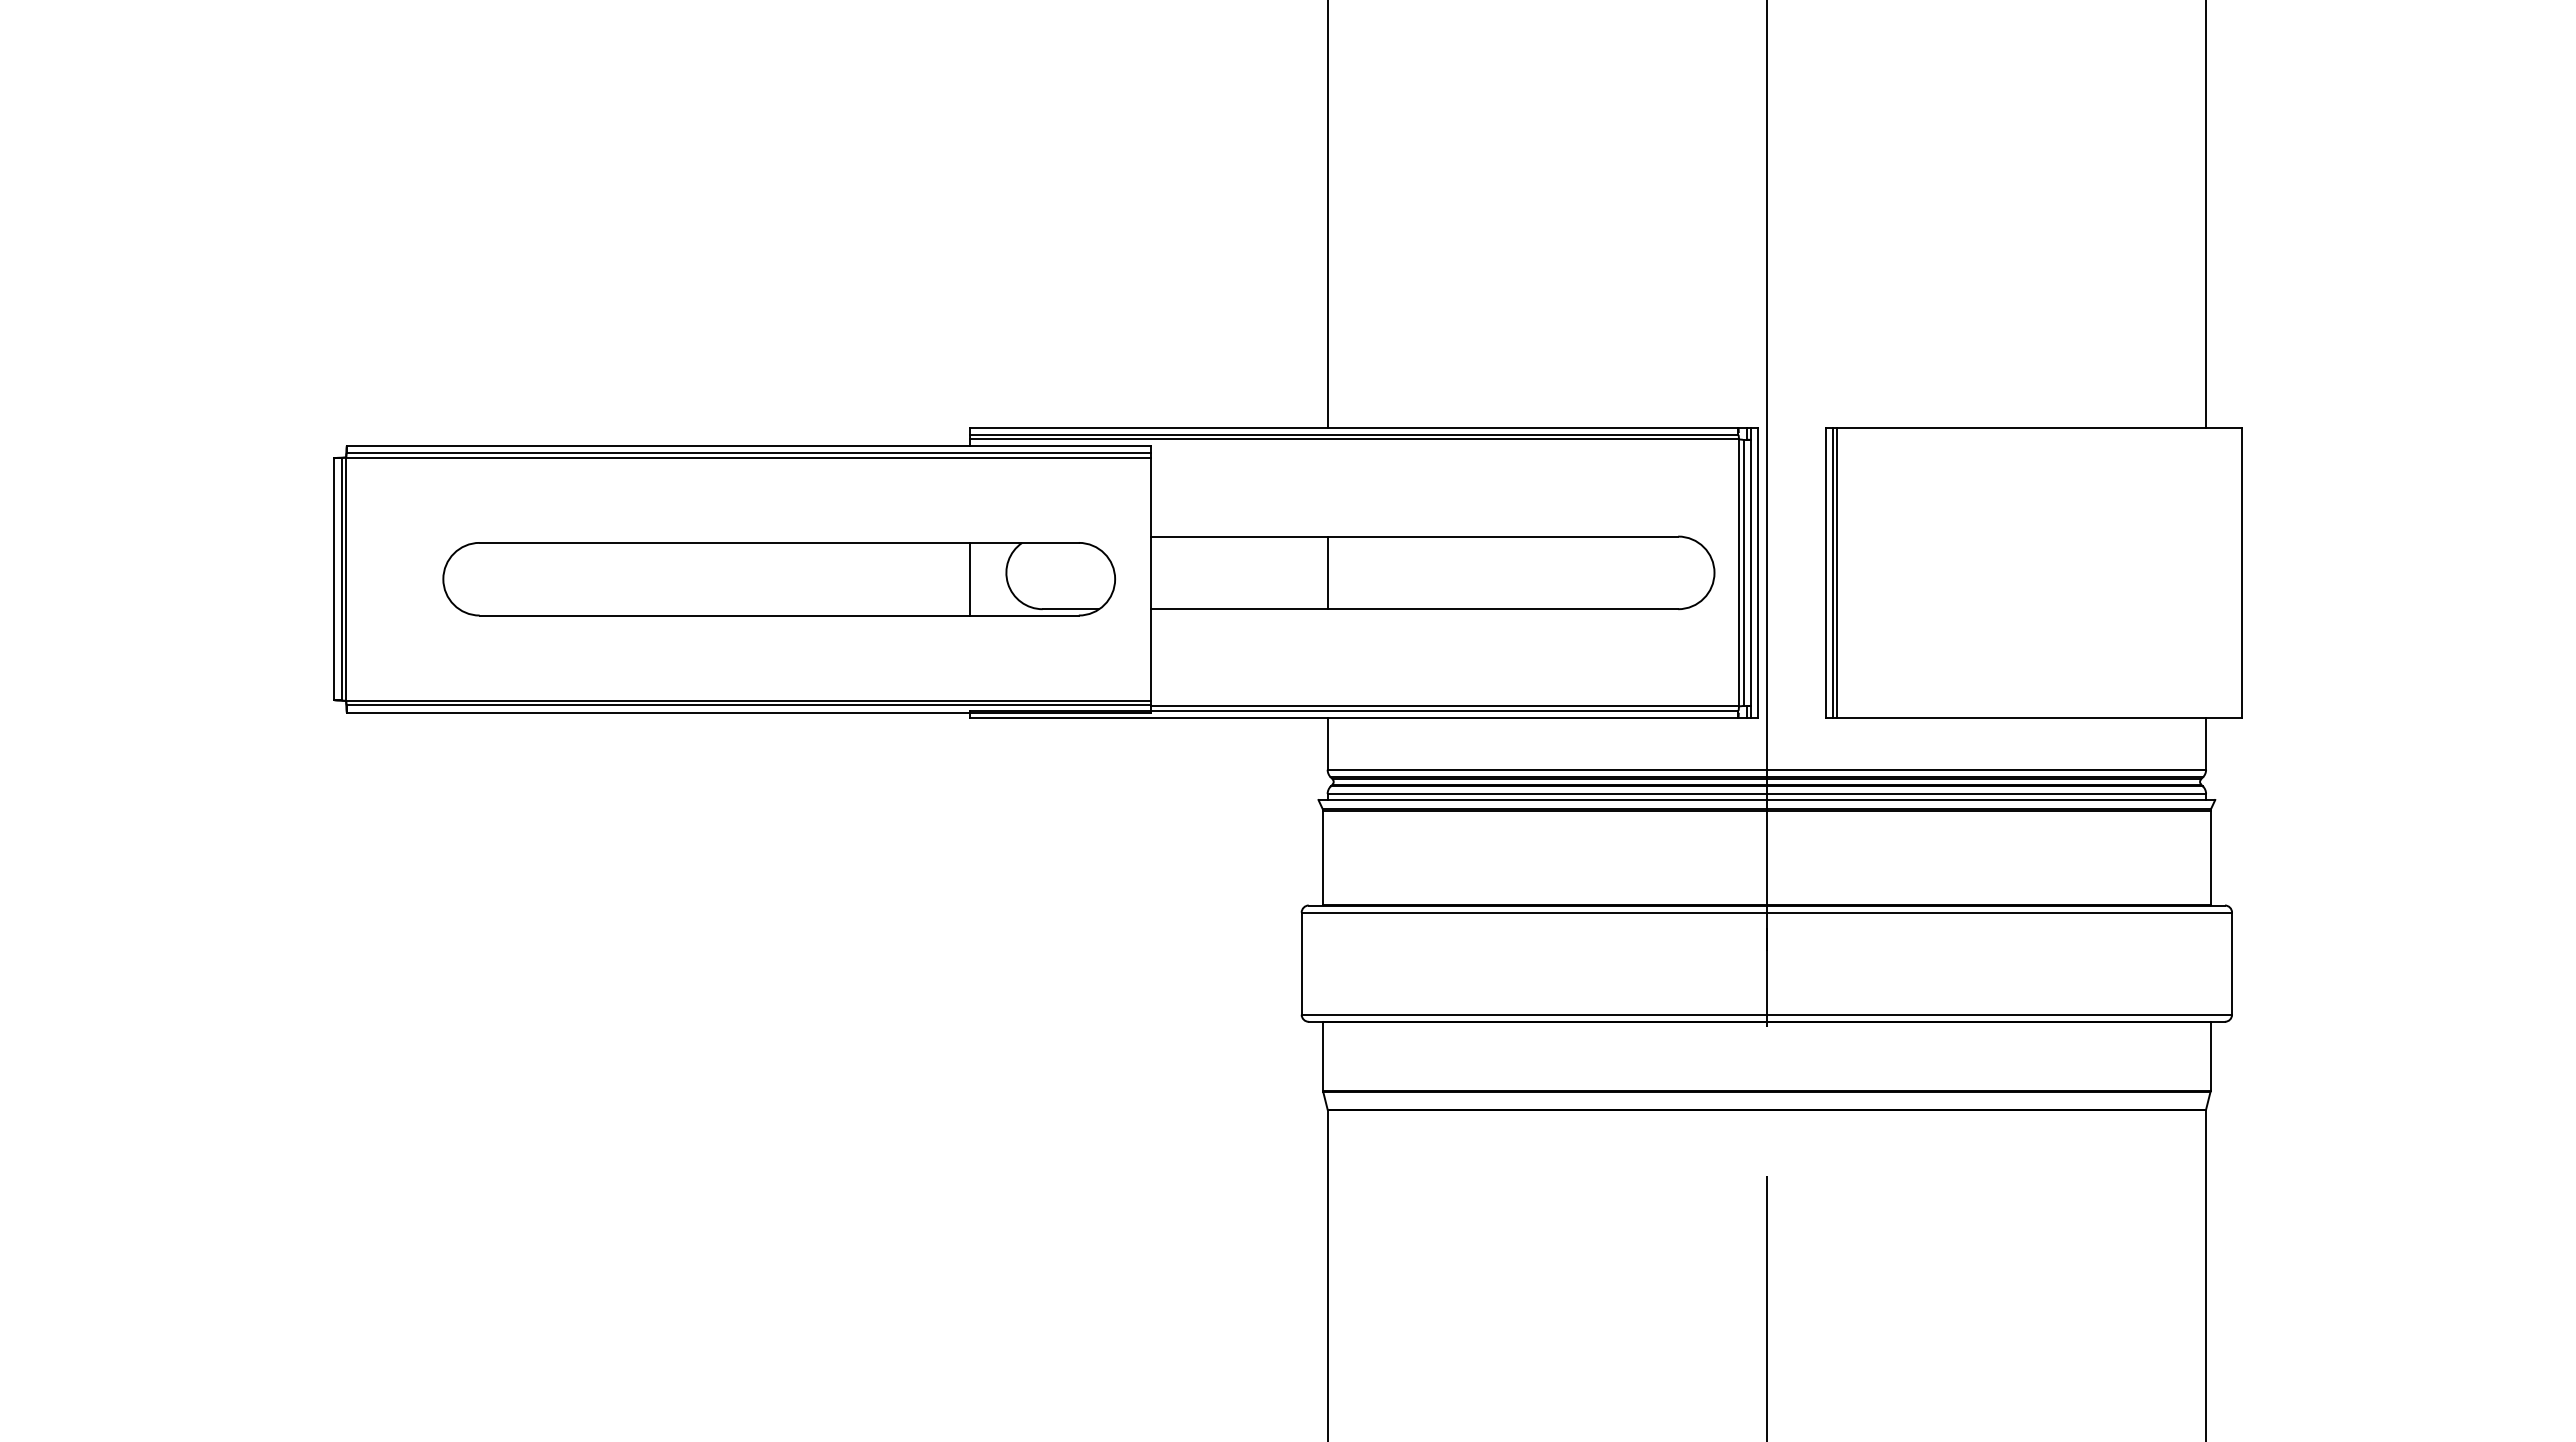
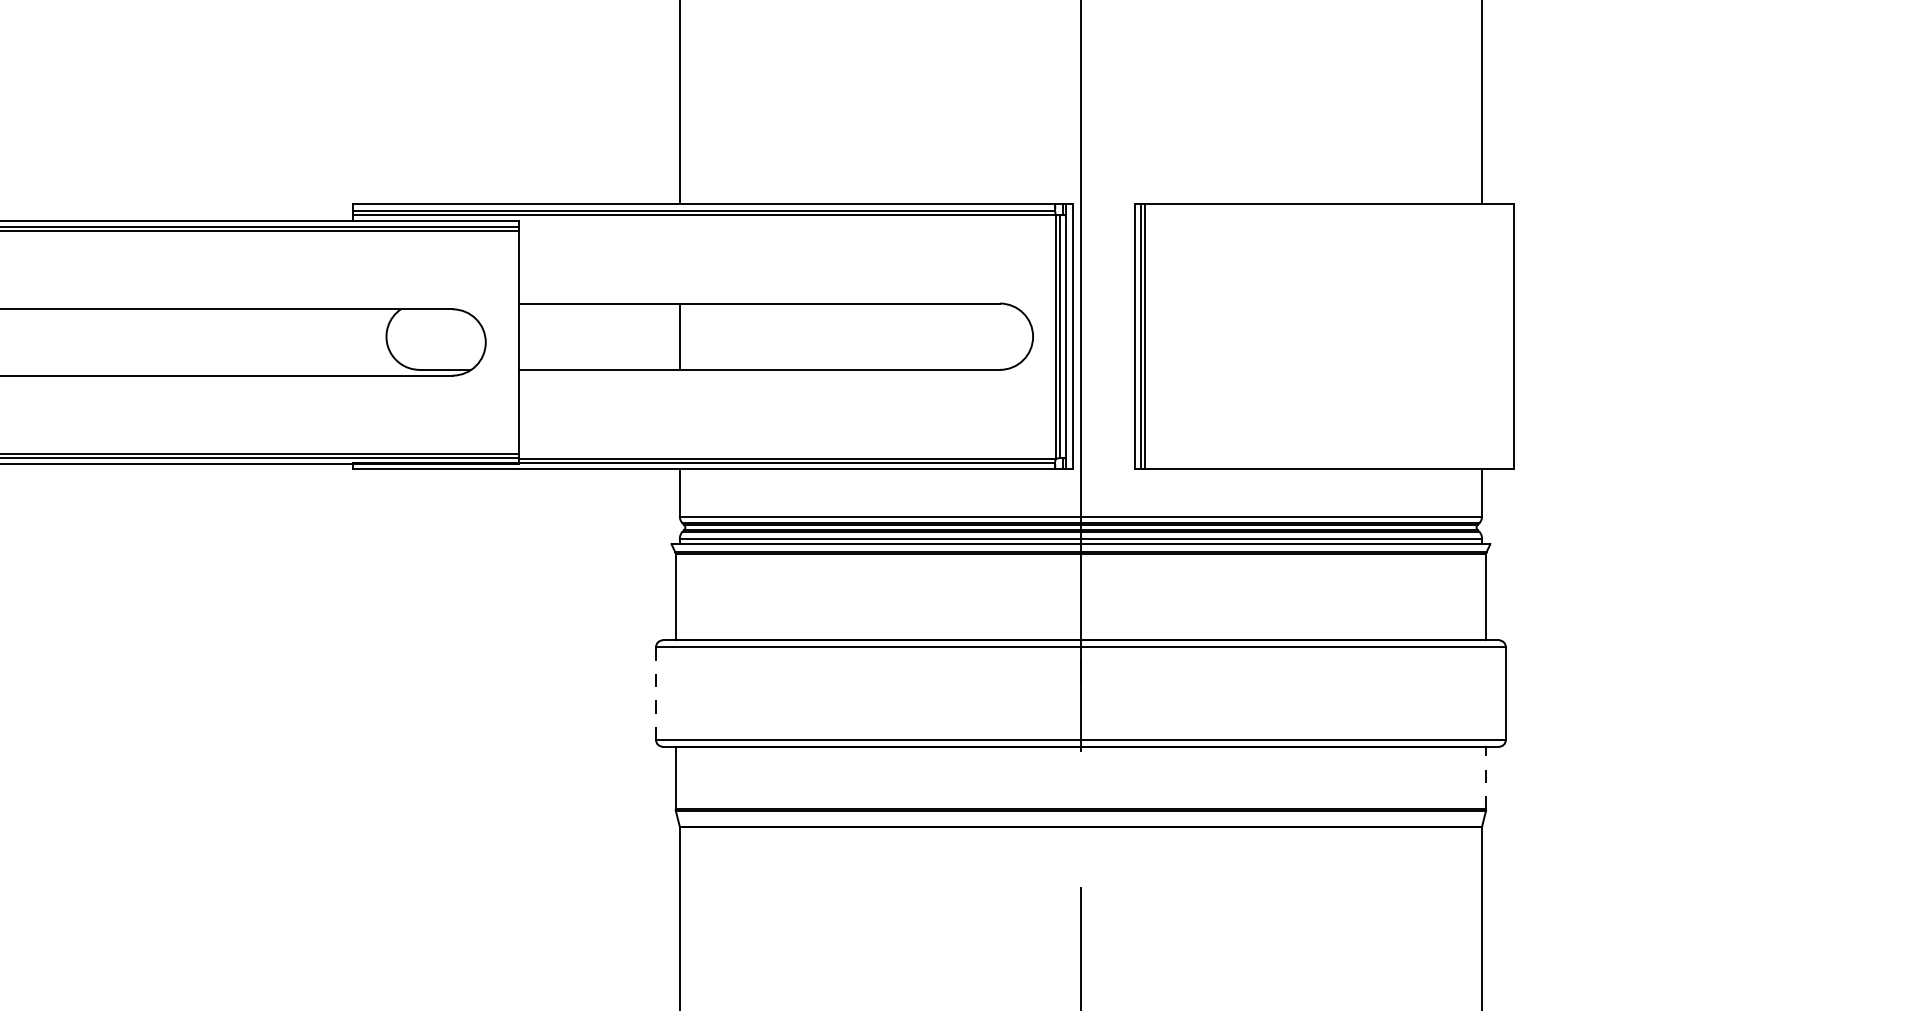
line: (970, 578) -> (353, 341), removed
line: (1301, 963) -> (655, 693), solid -> dashed
line: (2210, 1055) -> (1486, 777), solid -> dashed

